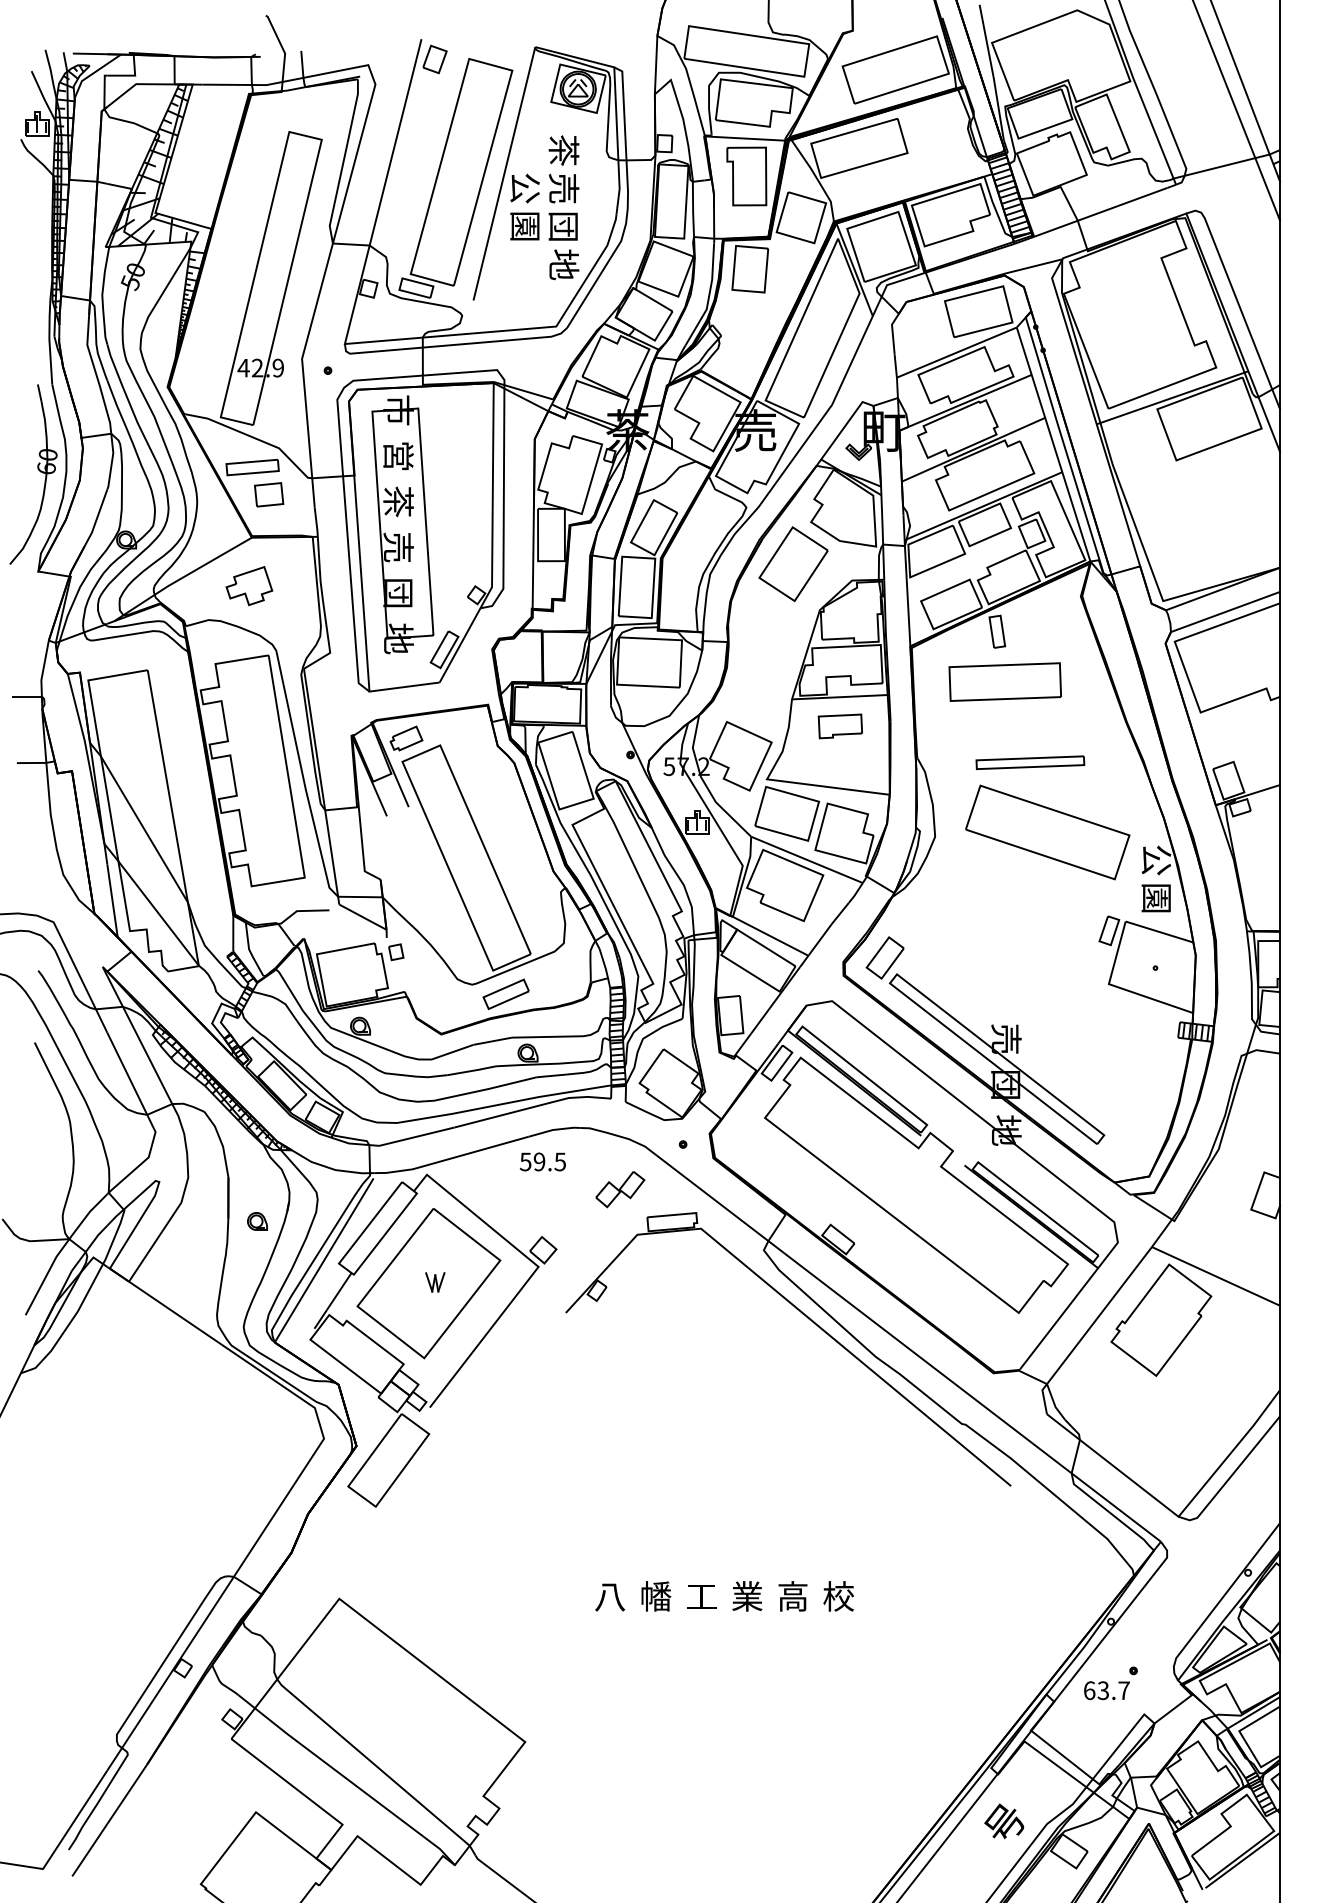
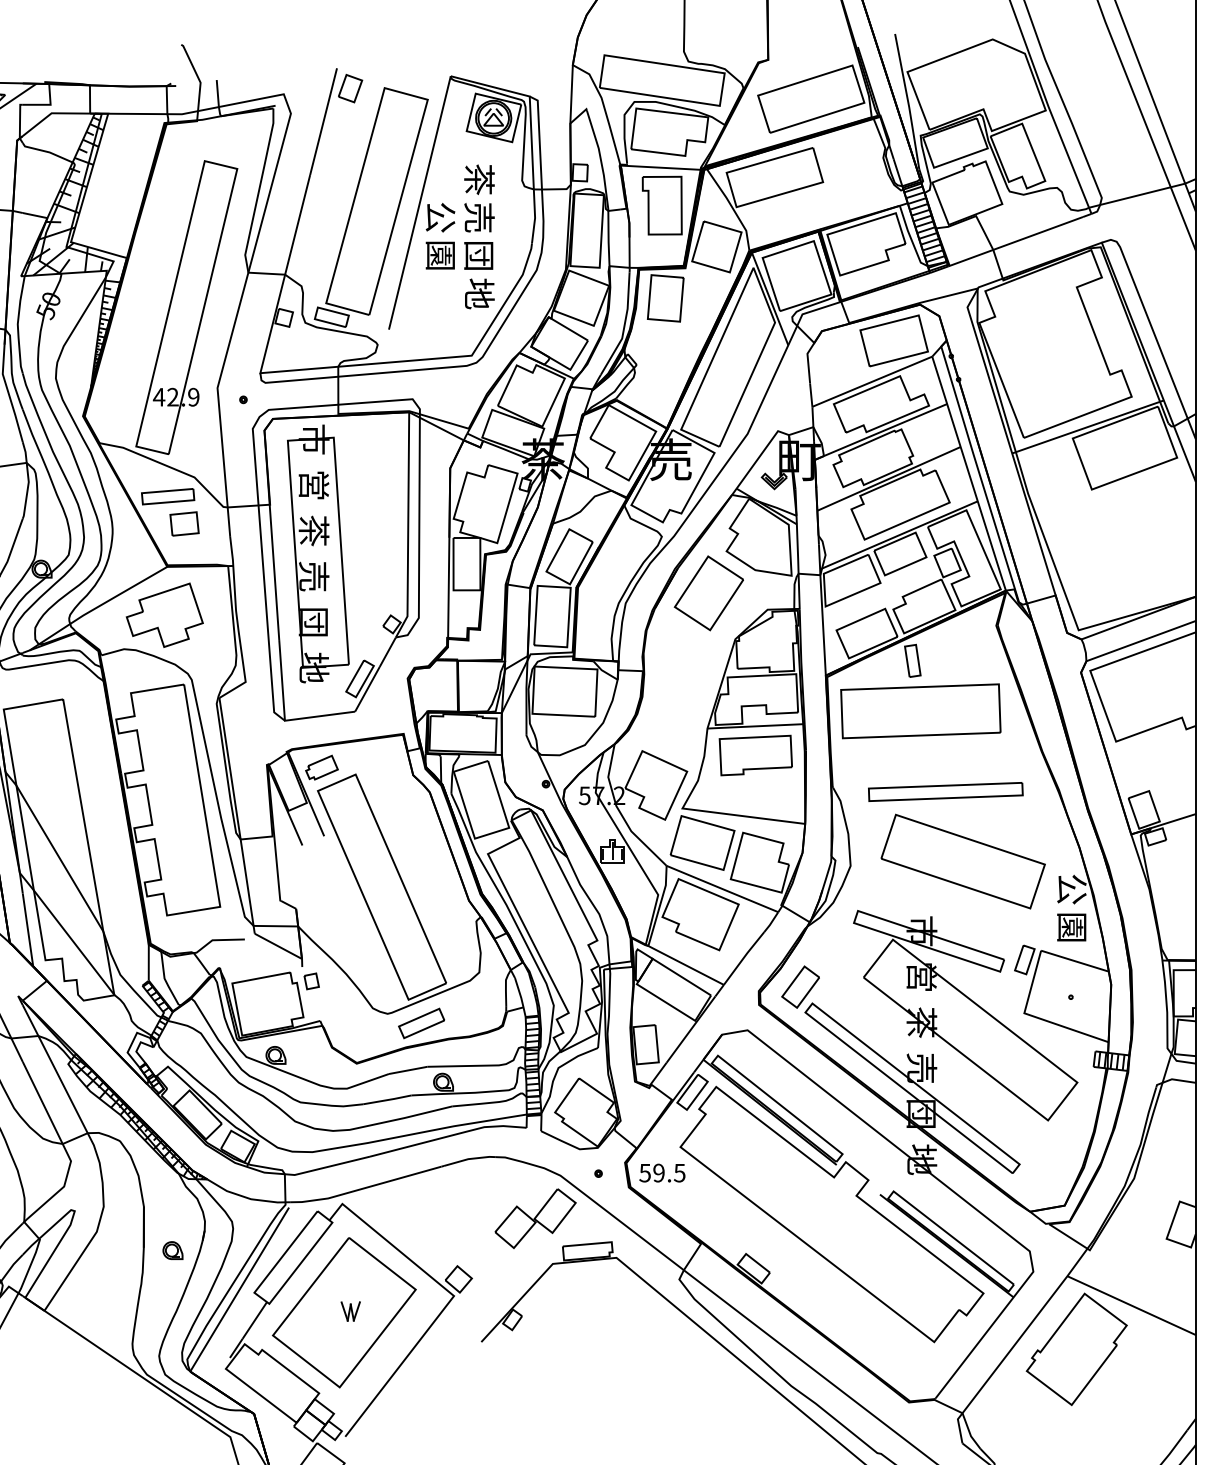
part: (249, 585) -> (164, 614), size x1.67
part: (1004, 681) -> (919, 710), size x1.43
part: (840, 726) -> (755, 755), size x1.67
part: (1030, 762) -> (945, 791), size x1.43
part: (1049, 986) -> (964, 1015), added
text: (542, 1161) -> (661, 1172), moved
part: (620, 1189) -> (535, 1218), size x1.67

